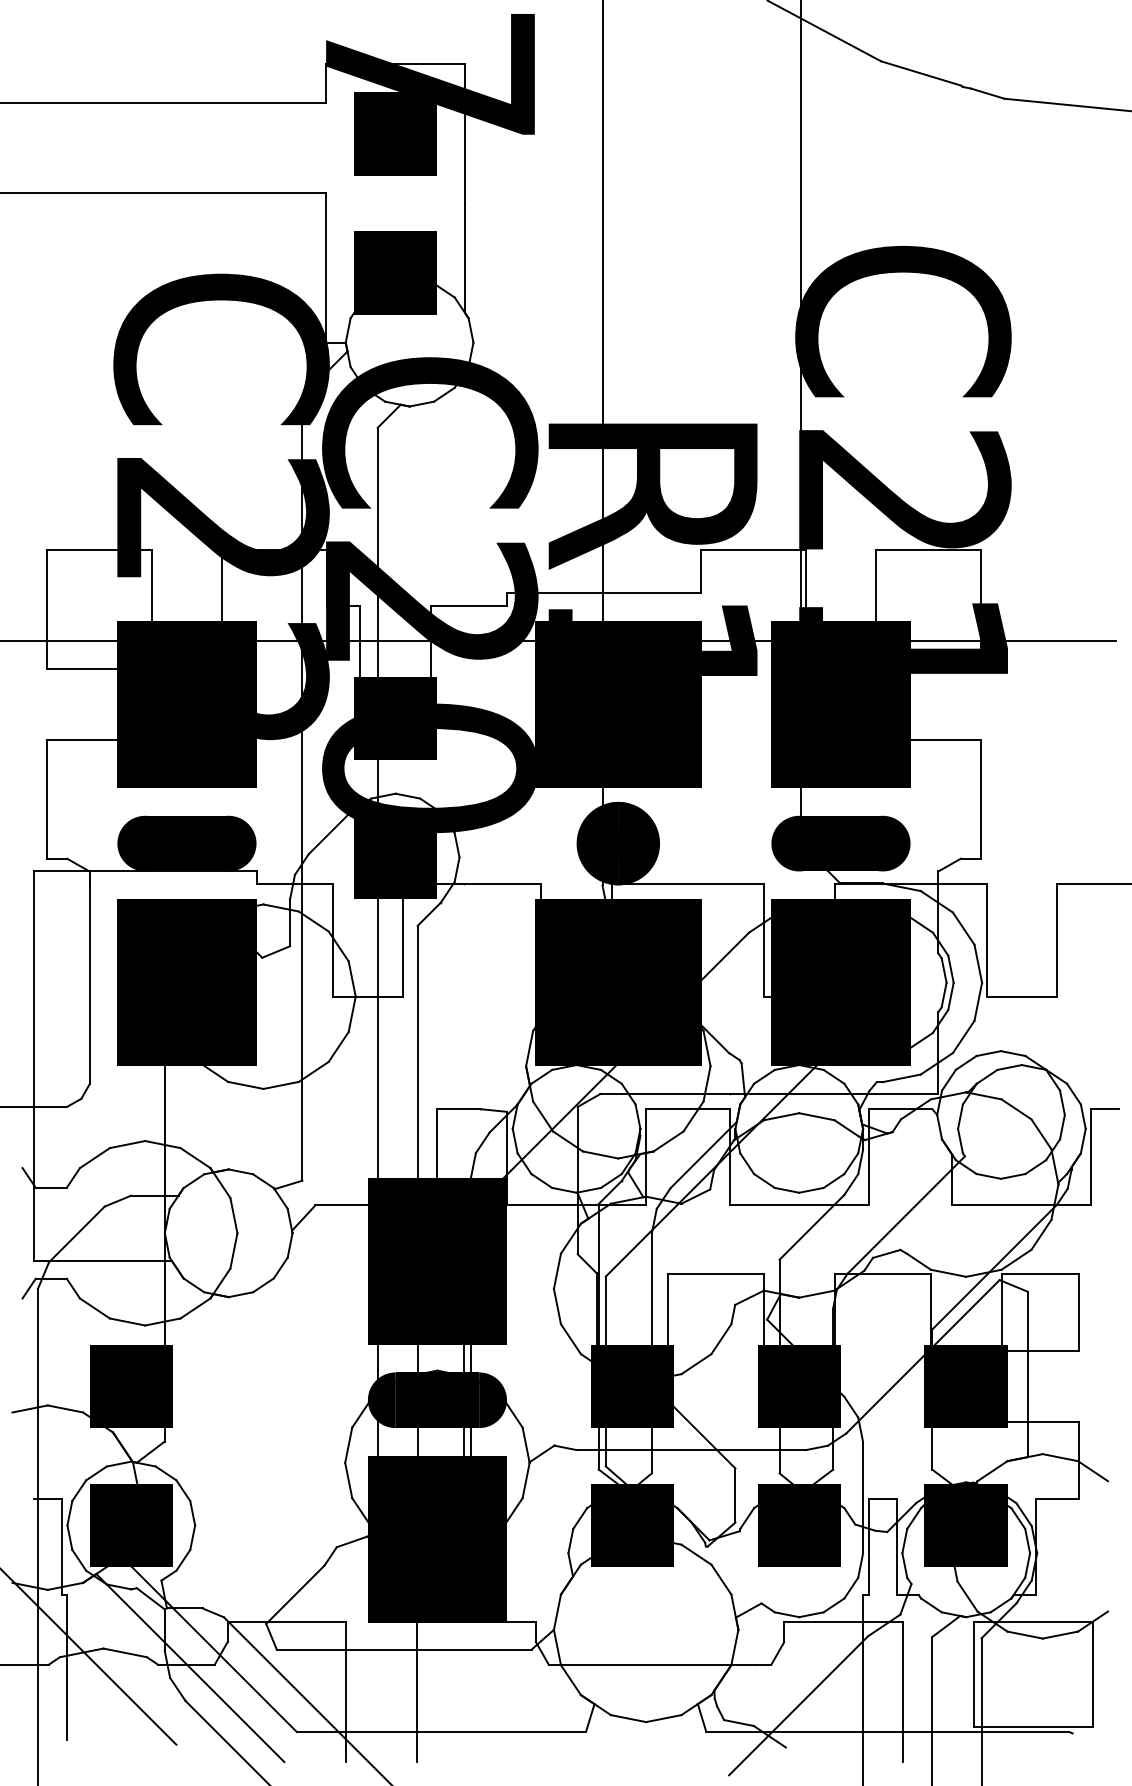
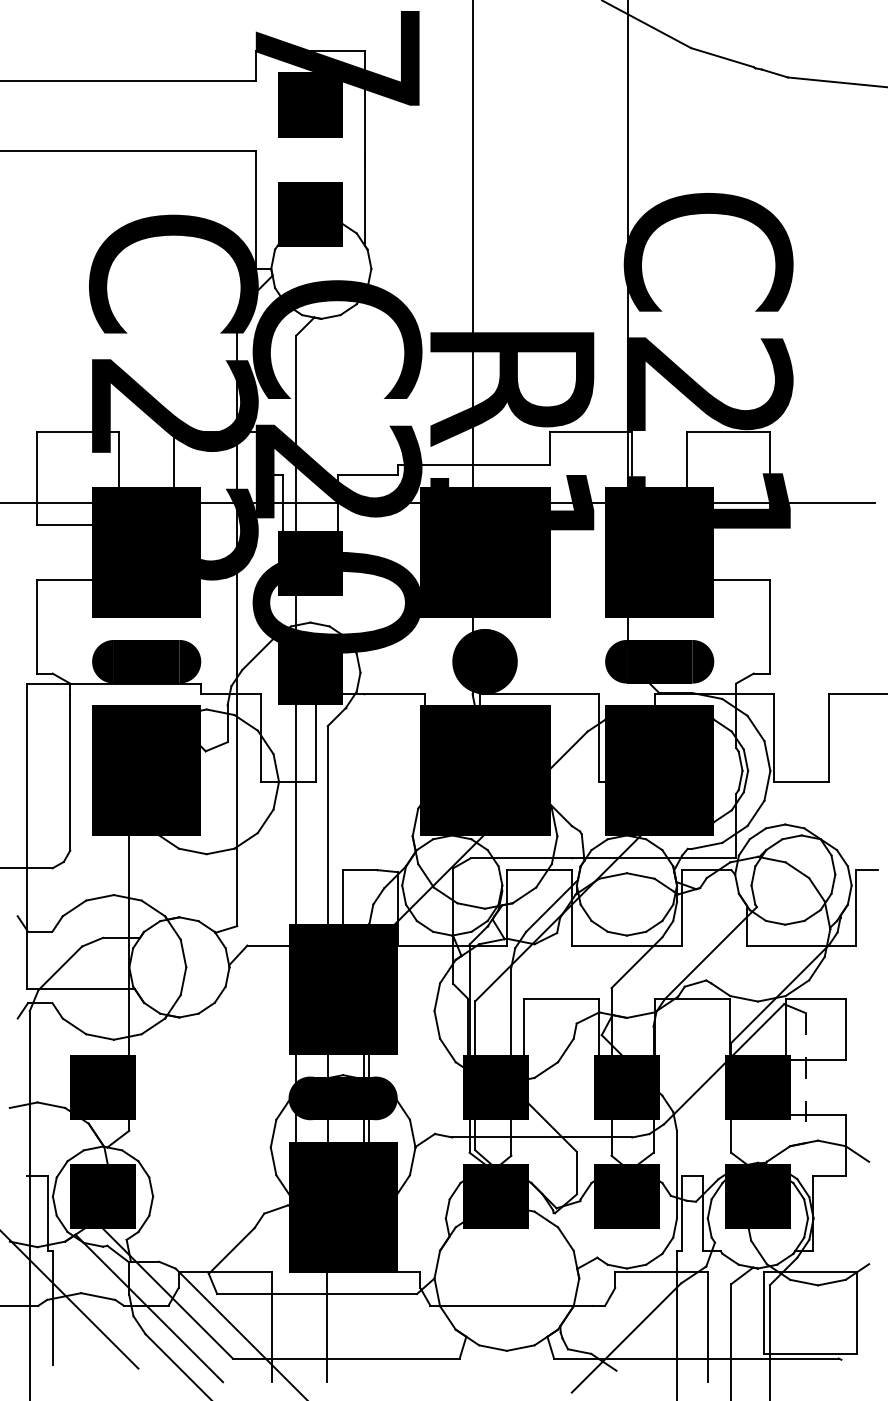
line: (1027, 1374) -> (806, 1078), solid -> dashed

